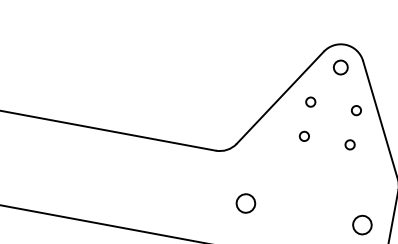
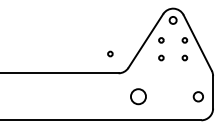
circle: (207, 109) -> (110, 53), added
circle: (246, 202) -> (138, 96), size x1.6

